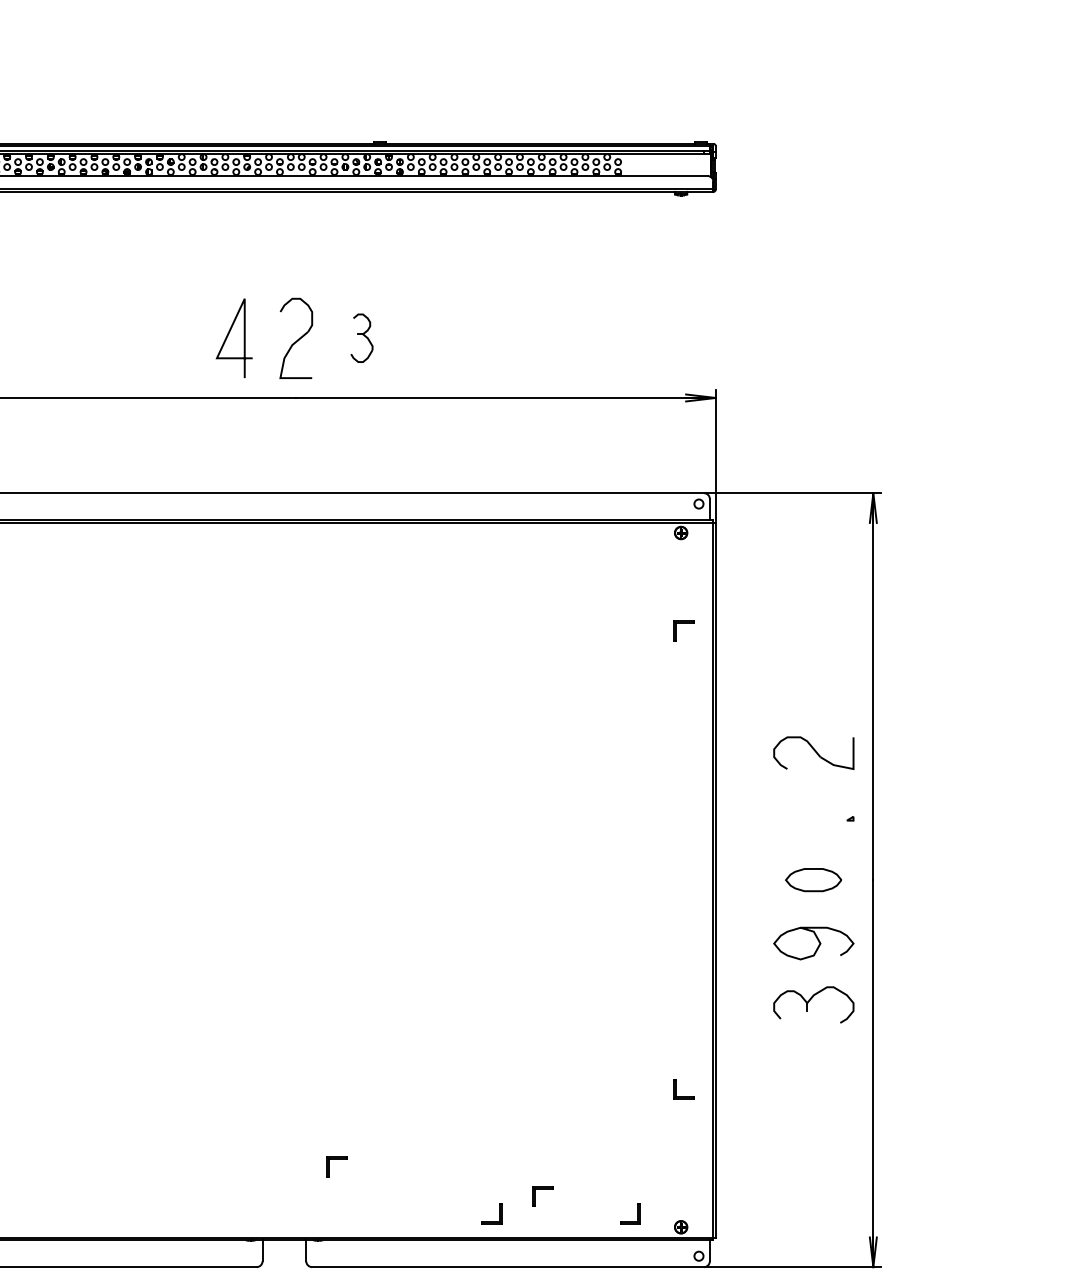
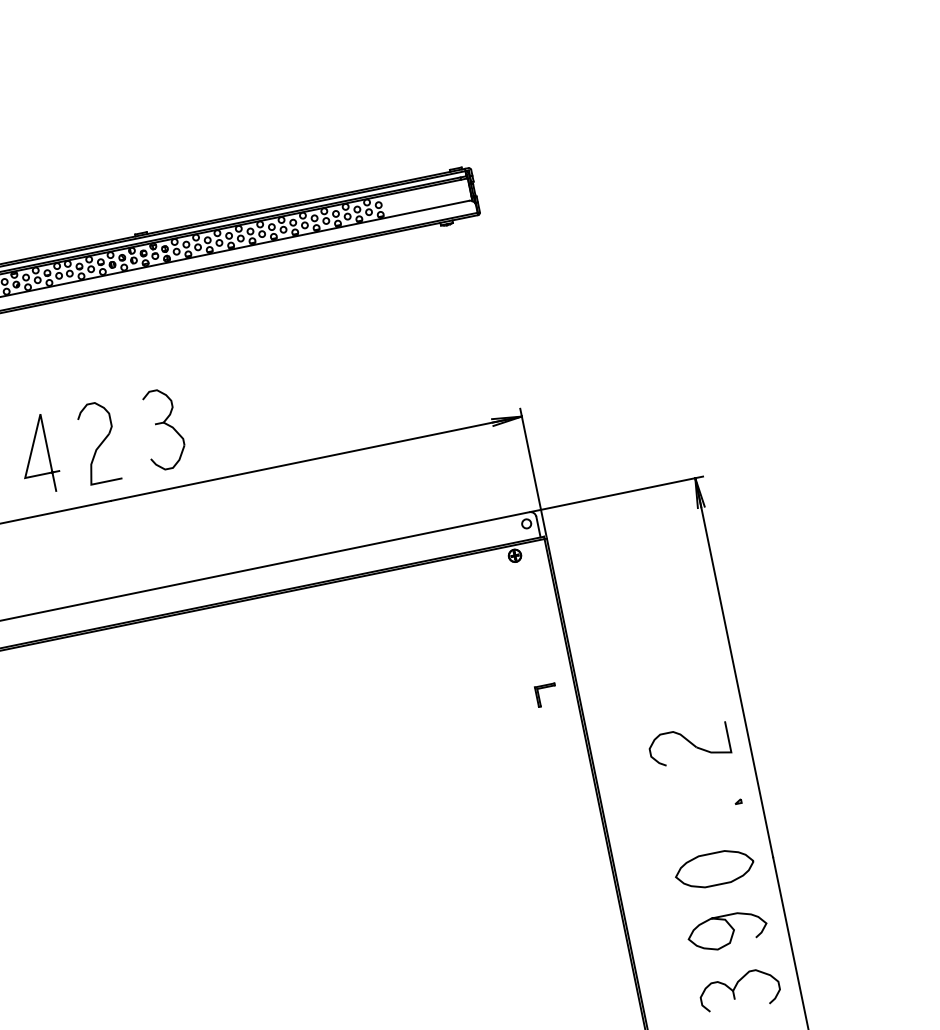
part: (361, 337) -> (162, 428), size x1.67
part: (683, 623) -> (544, 688), moved
part: (813, 879) -> (714, 868), size x1.43

